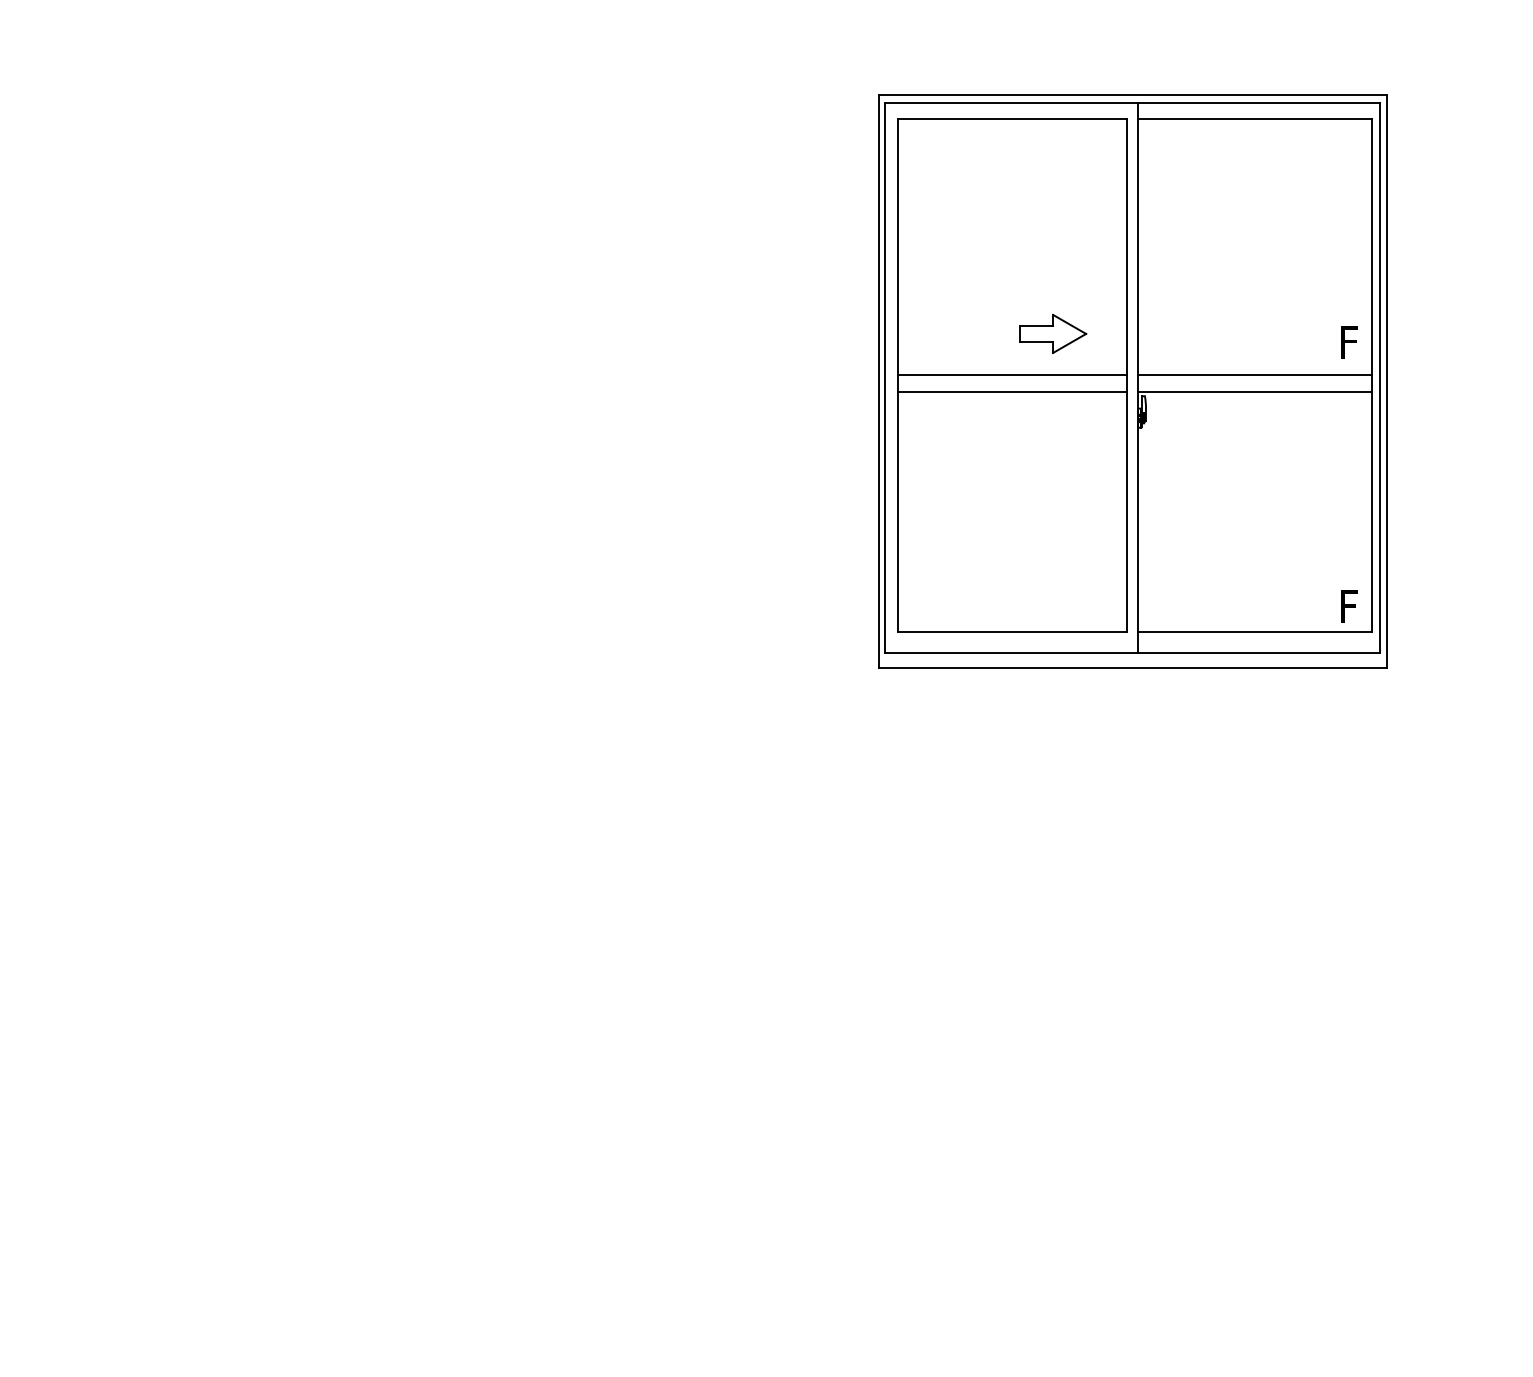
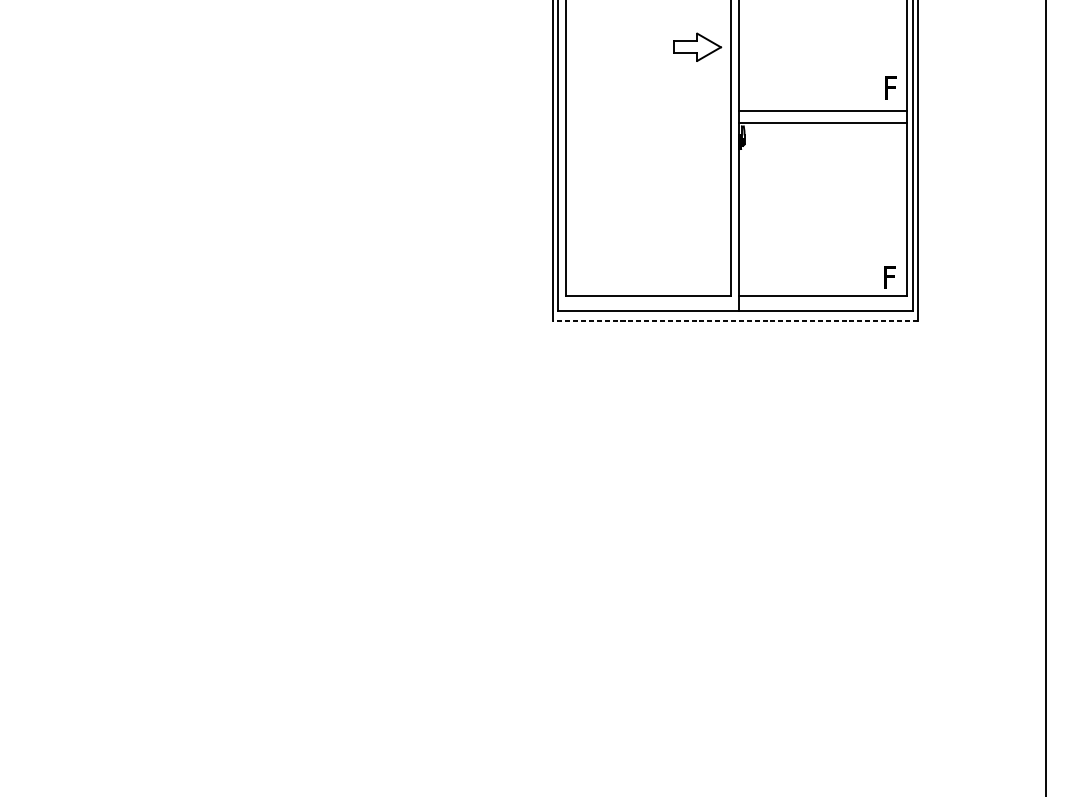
part: (1053, 333) -> (697, 47), moved
line: (1012, 375) -> (648, 111), removed
line: (1012, 391) -> (648, 123), removed
line: (1132, 667) -> (734, 321), solid -> dashed

